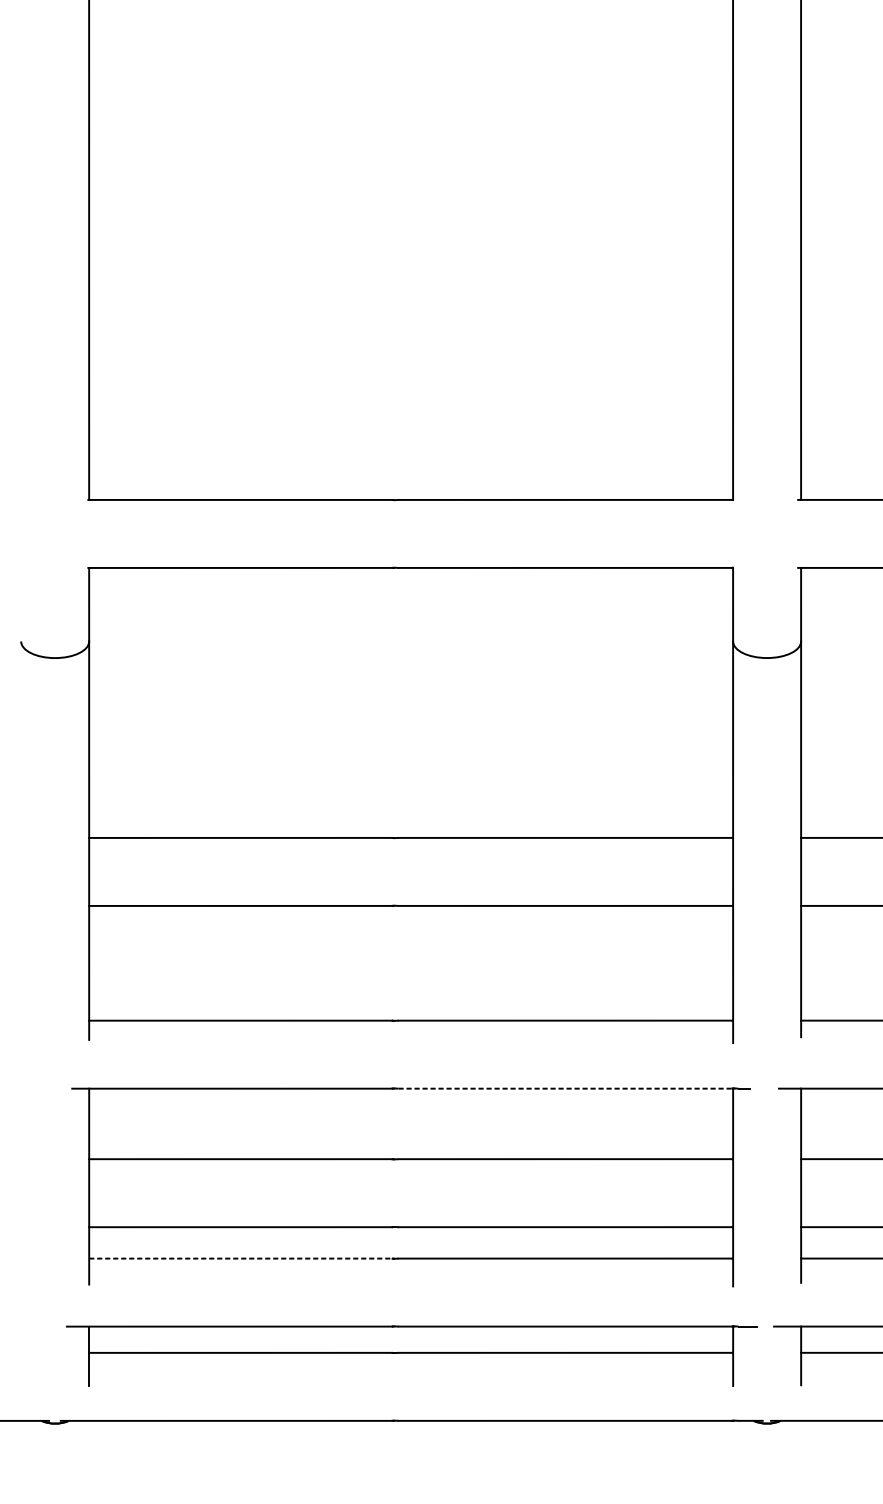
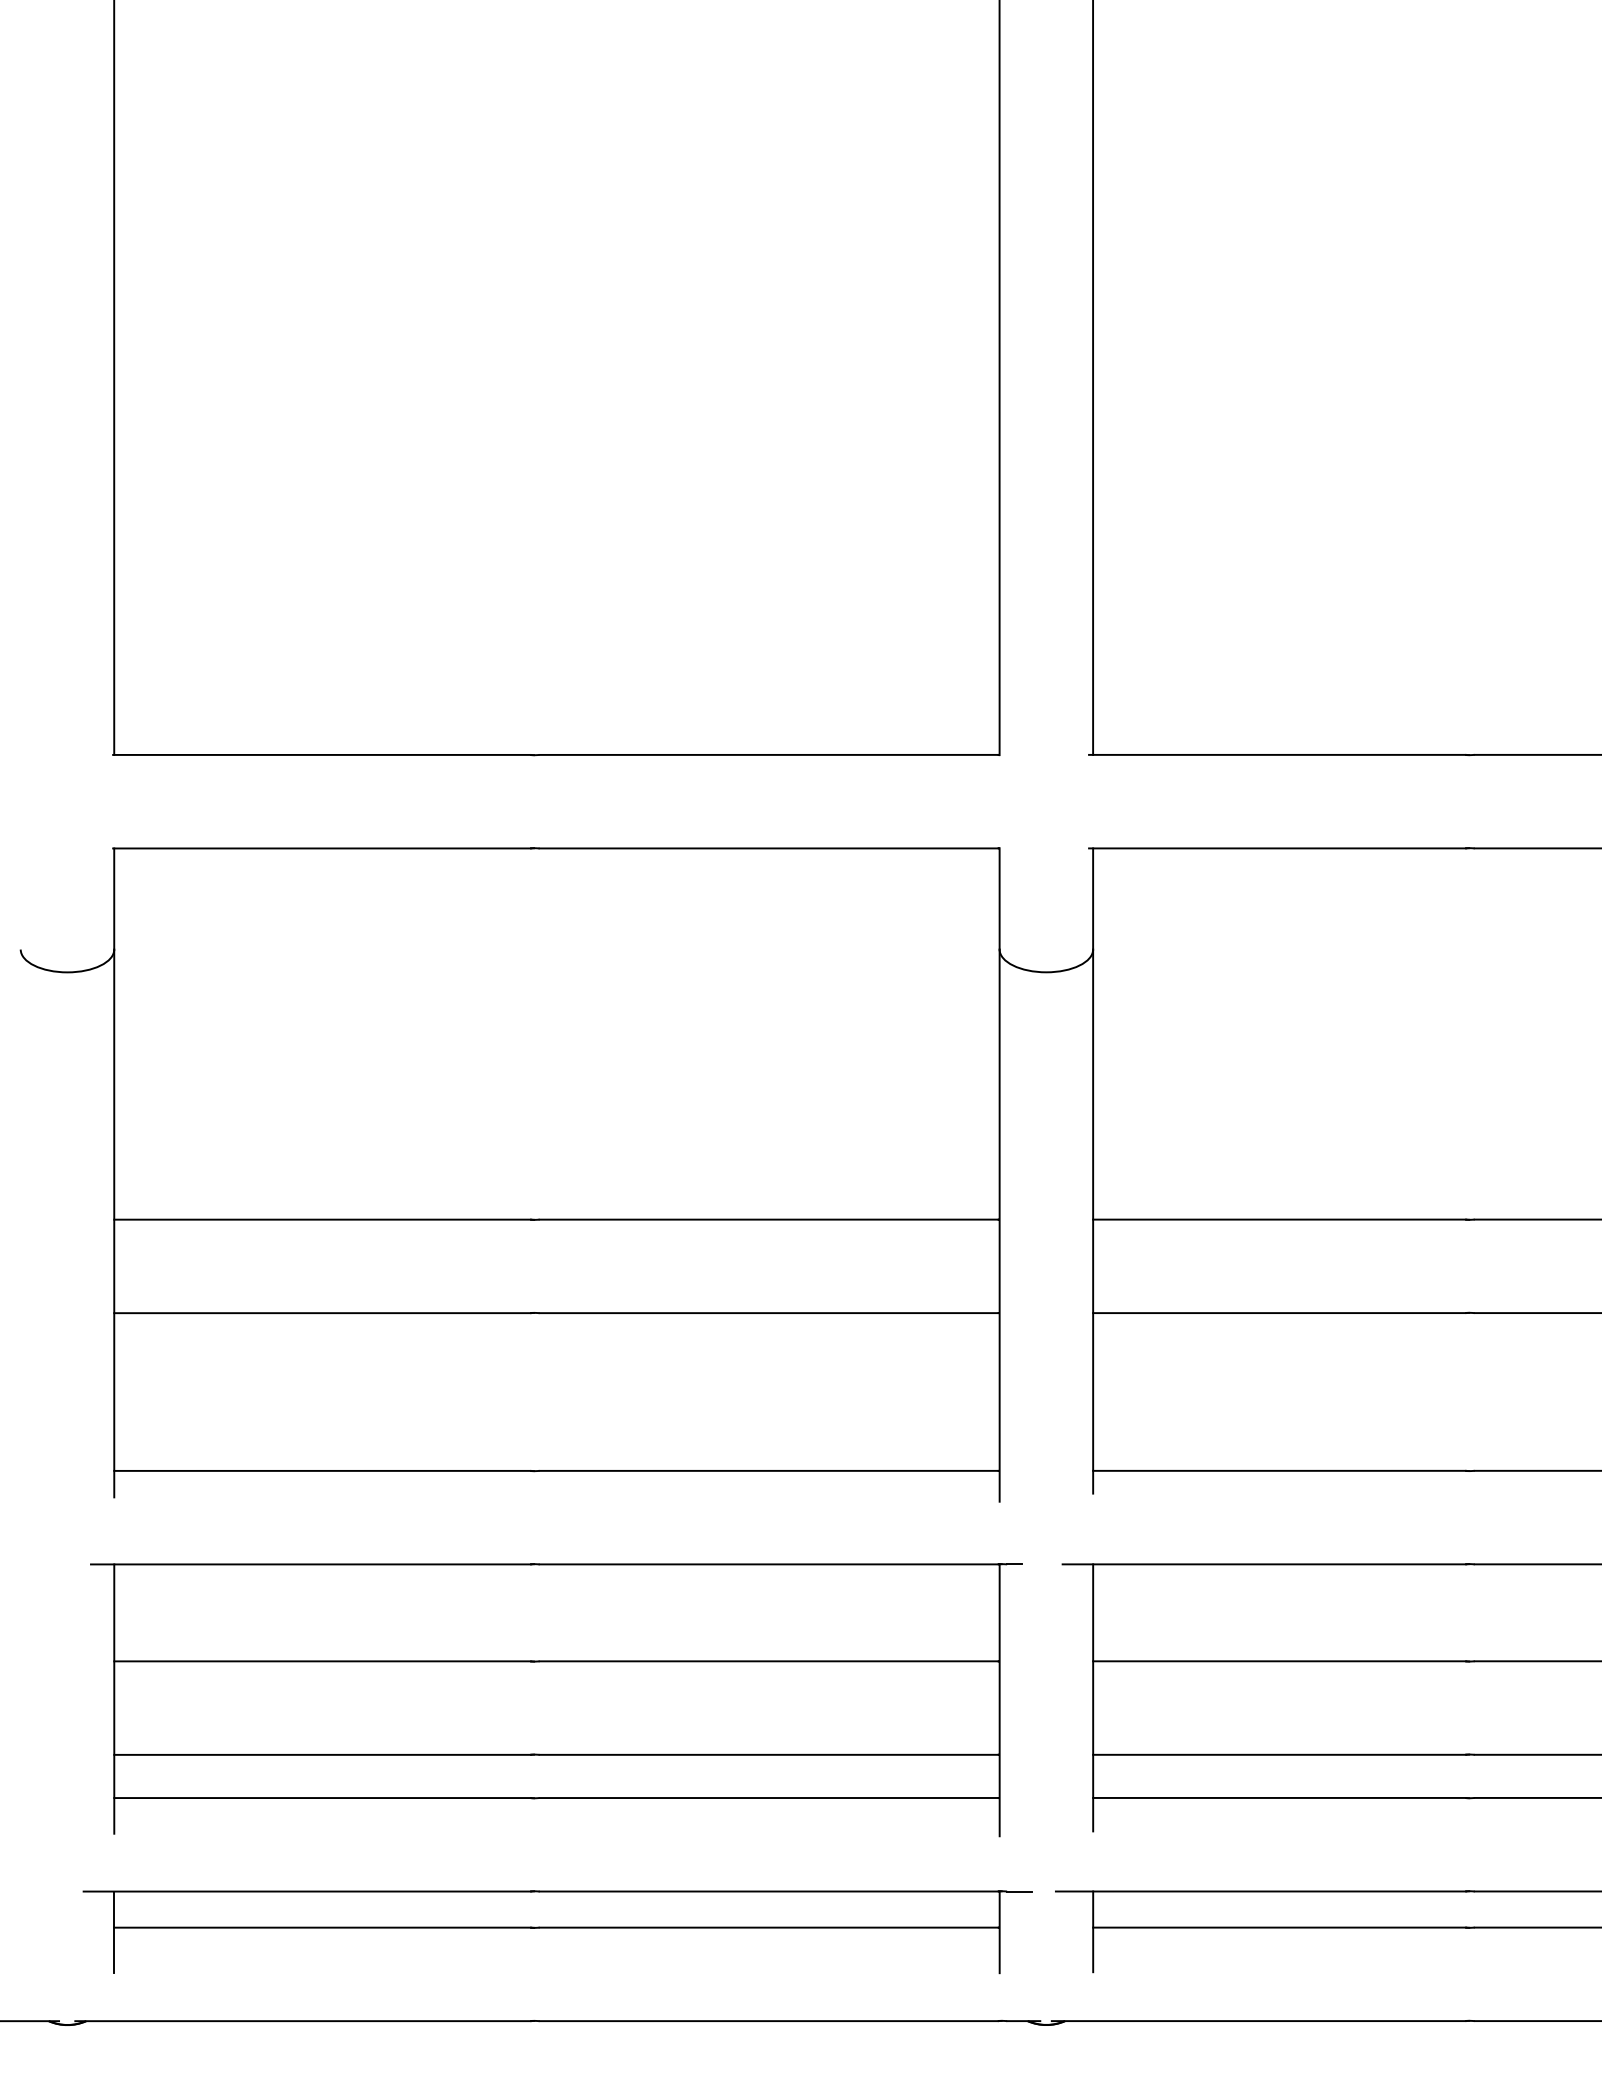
line: (565, 1088) -> (769, 1564), dashed -> solid
line: (240, 1258) -> (322, 1798), dashed -> solid

